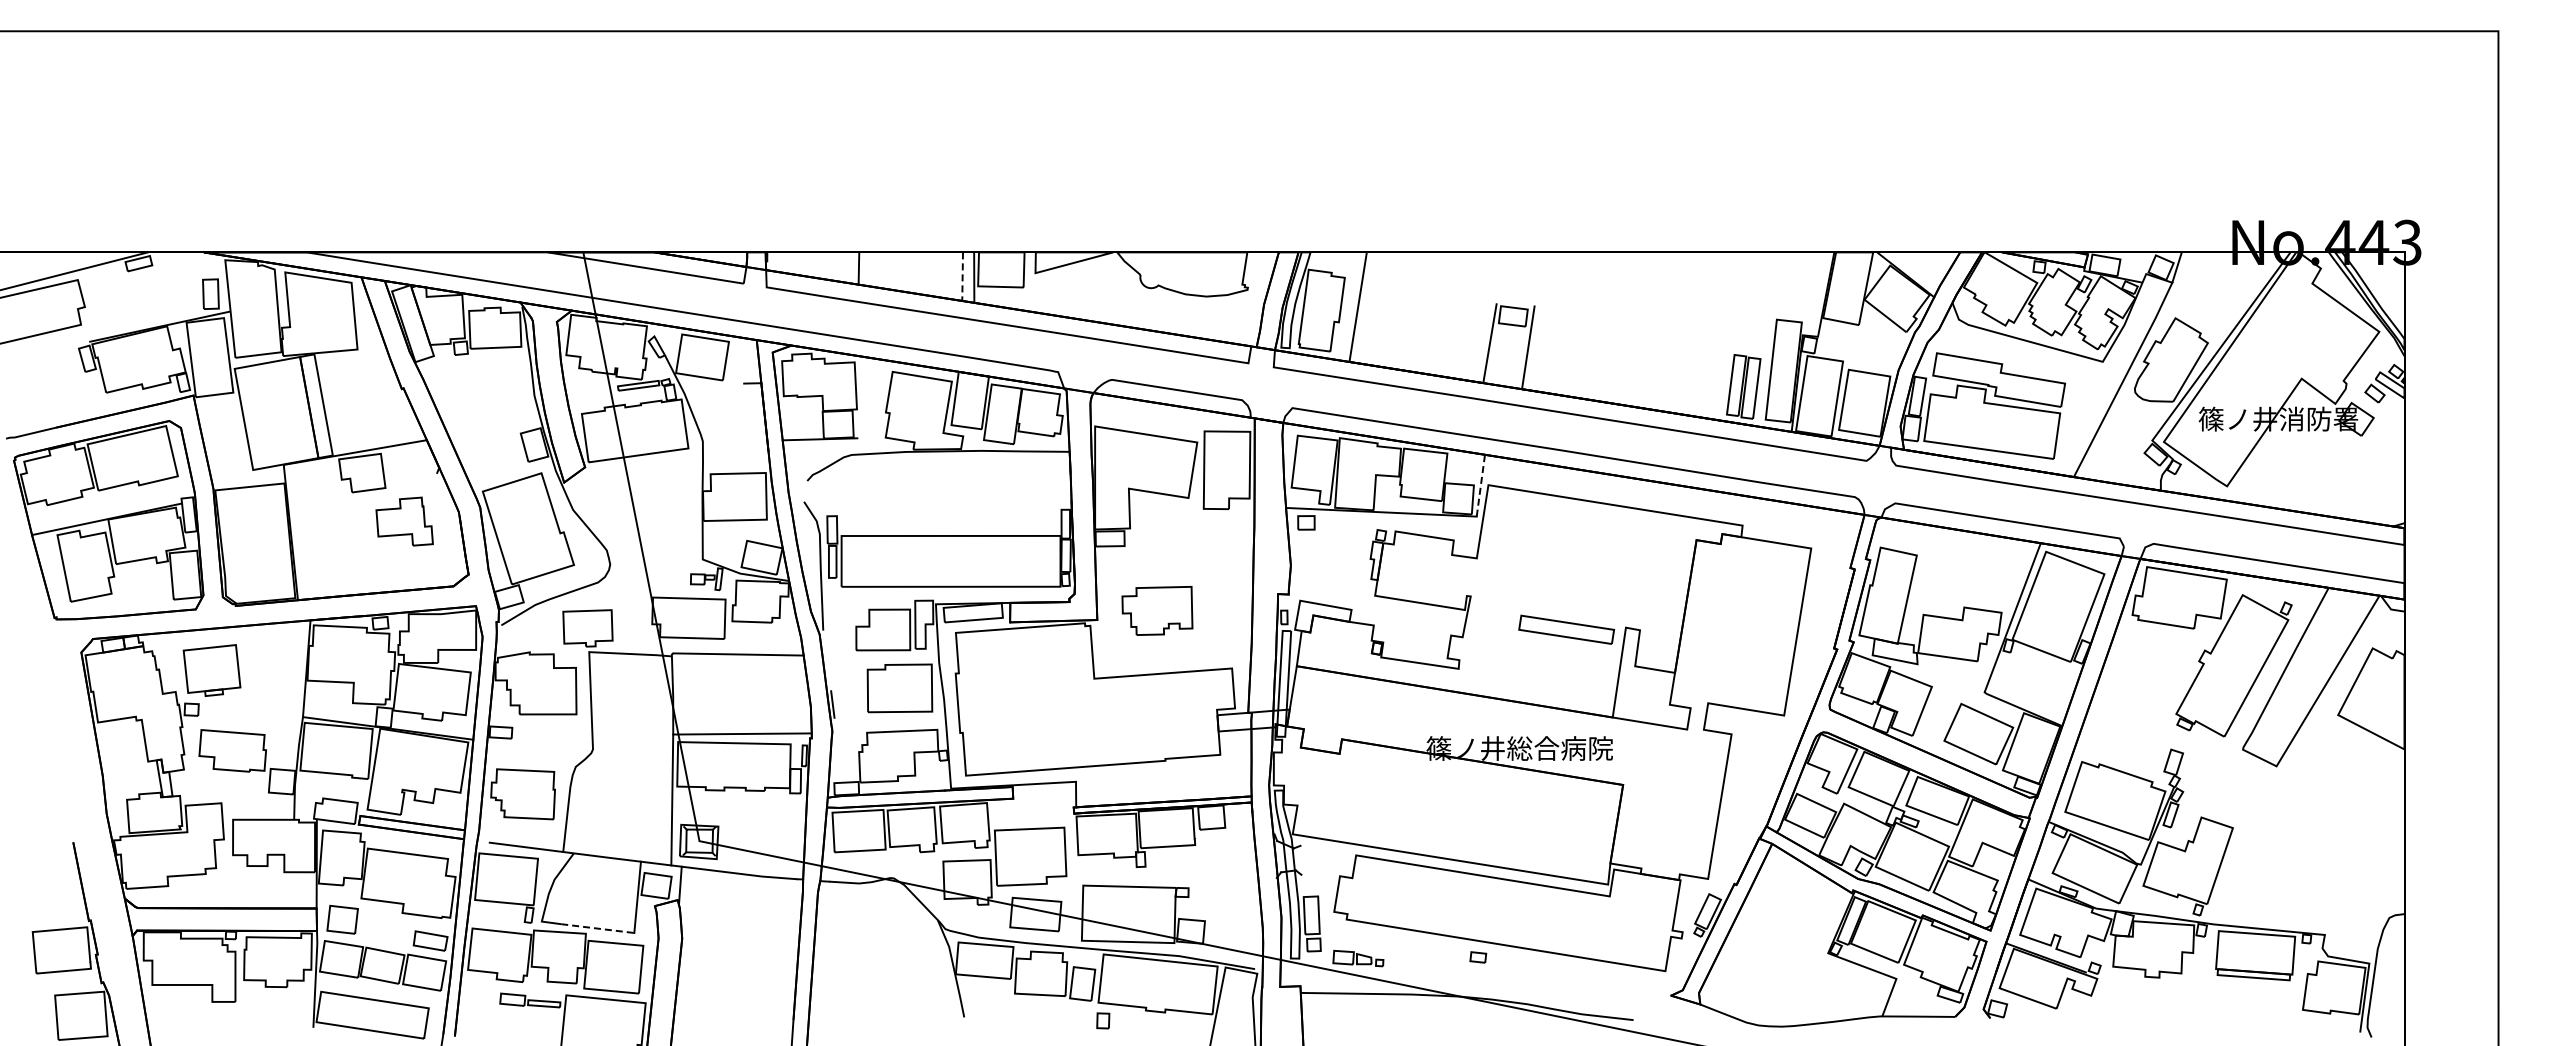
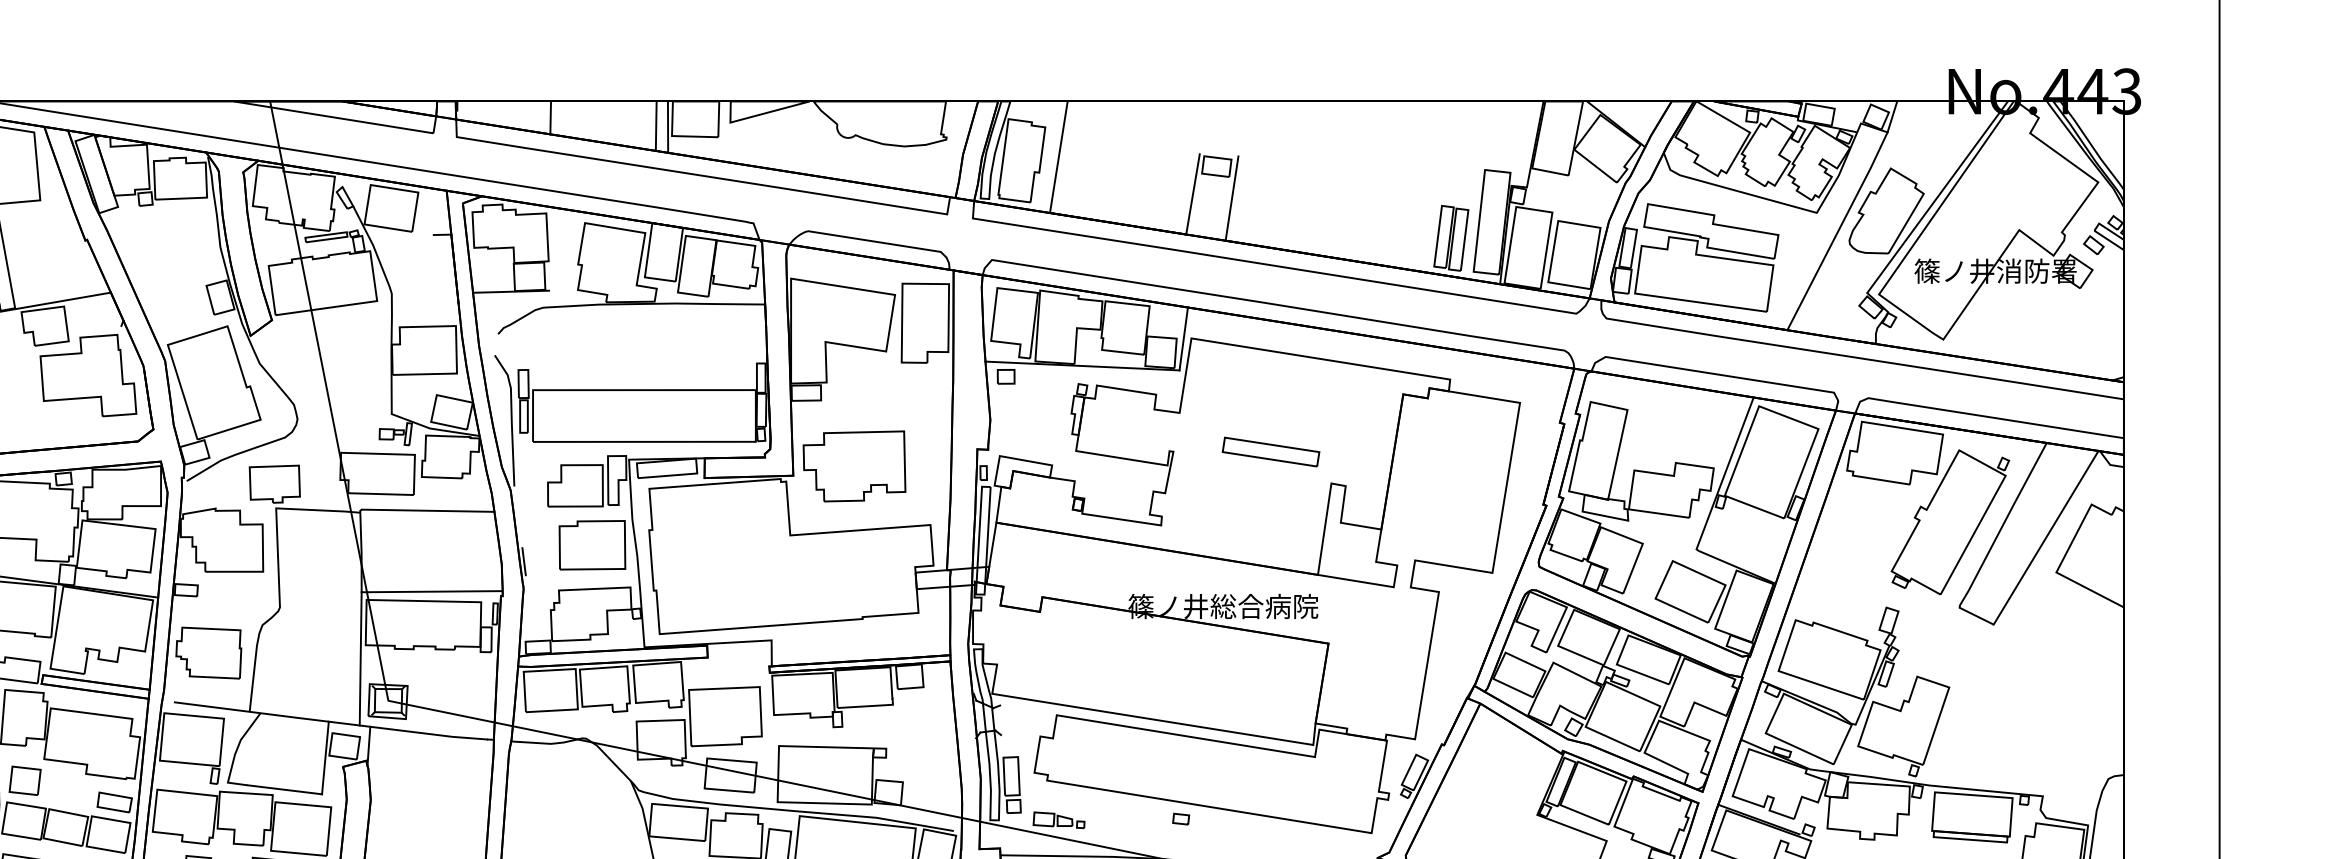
line: (962, 277) -> (656, 127), dashed -> solid
line: (1480, 485) -> (1183, 338), dashed -> solid
part: (404, 521) -> (88, 375), size x1.67
part: (1157, 610) -> (854, 466), size x1.43
part: (1566, 629) -> (1270, 451), moved
line: (597, 928) -> (284, 789), dashed -> solid

